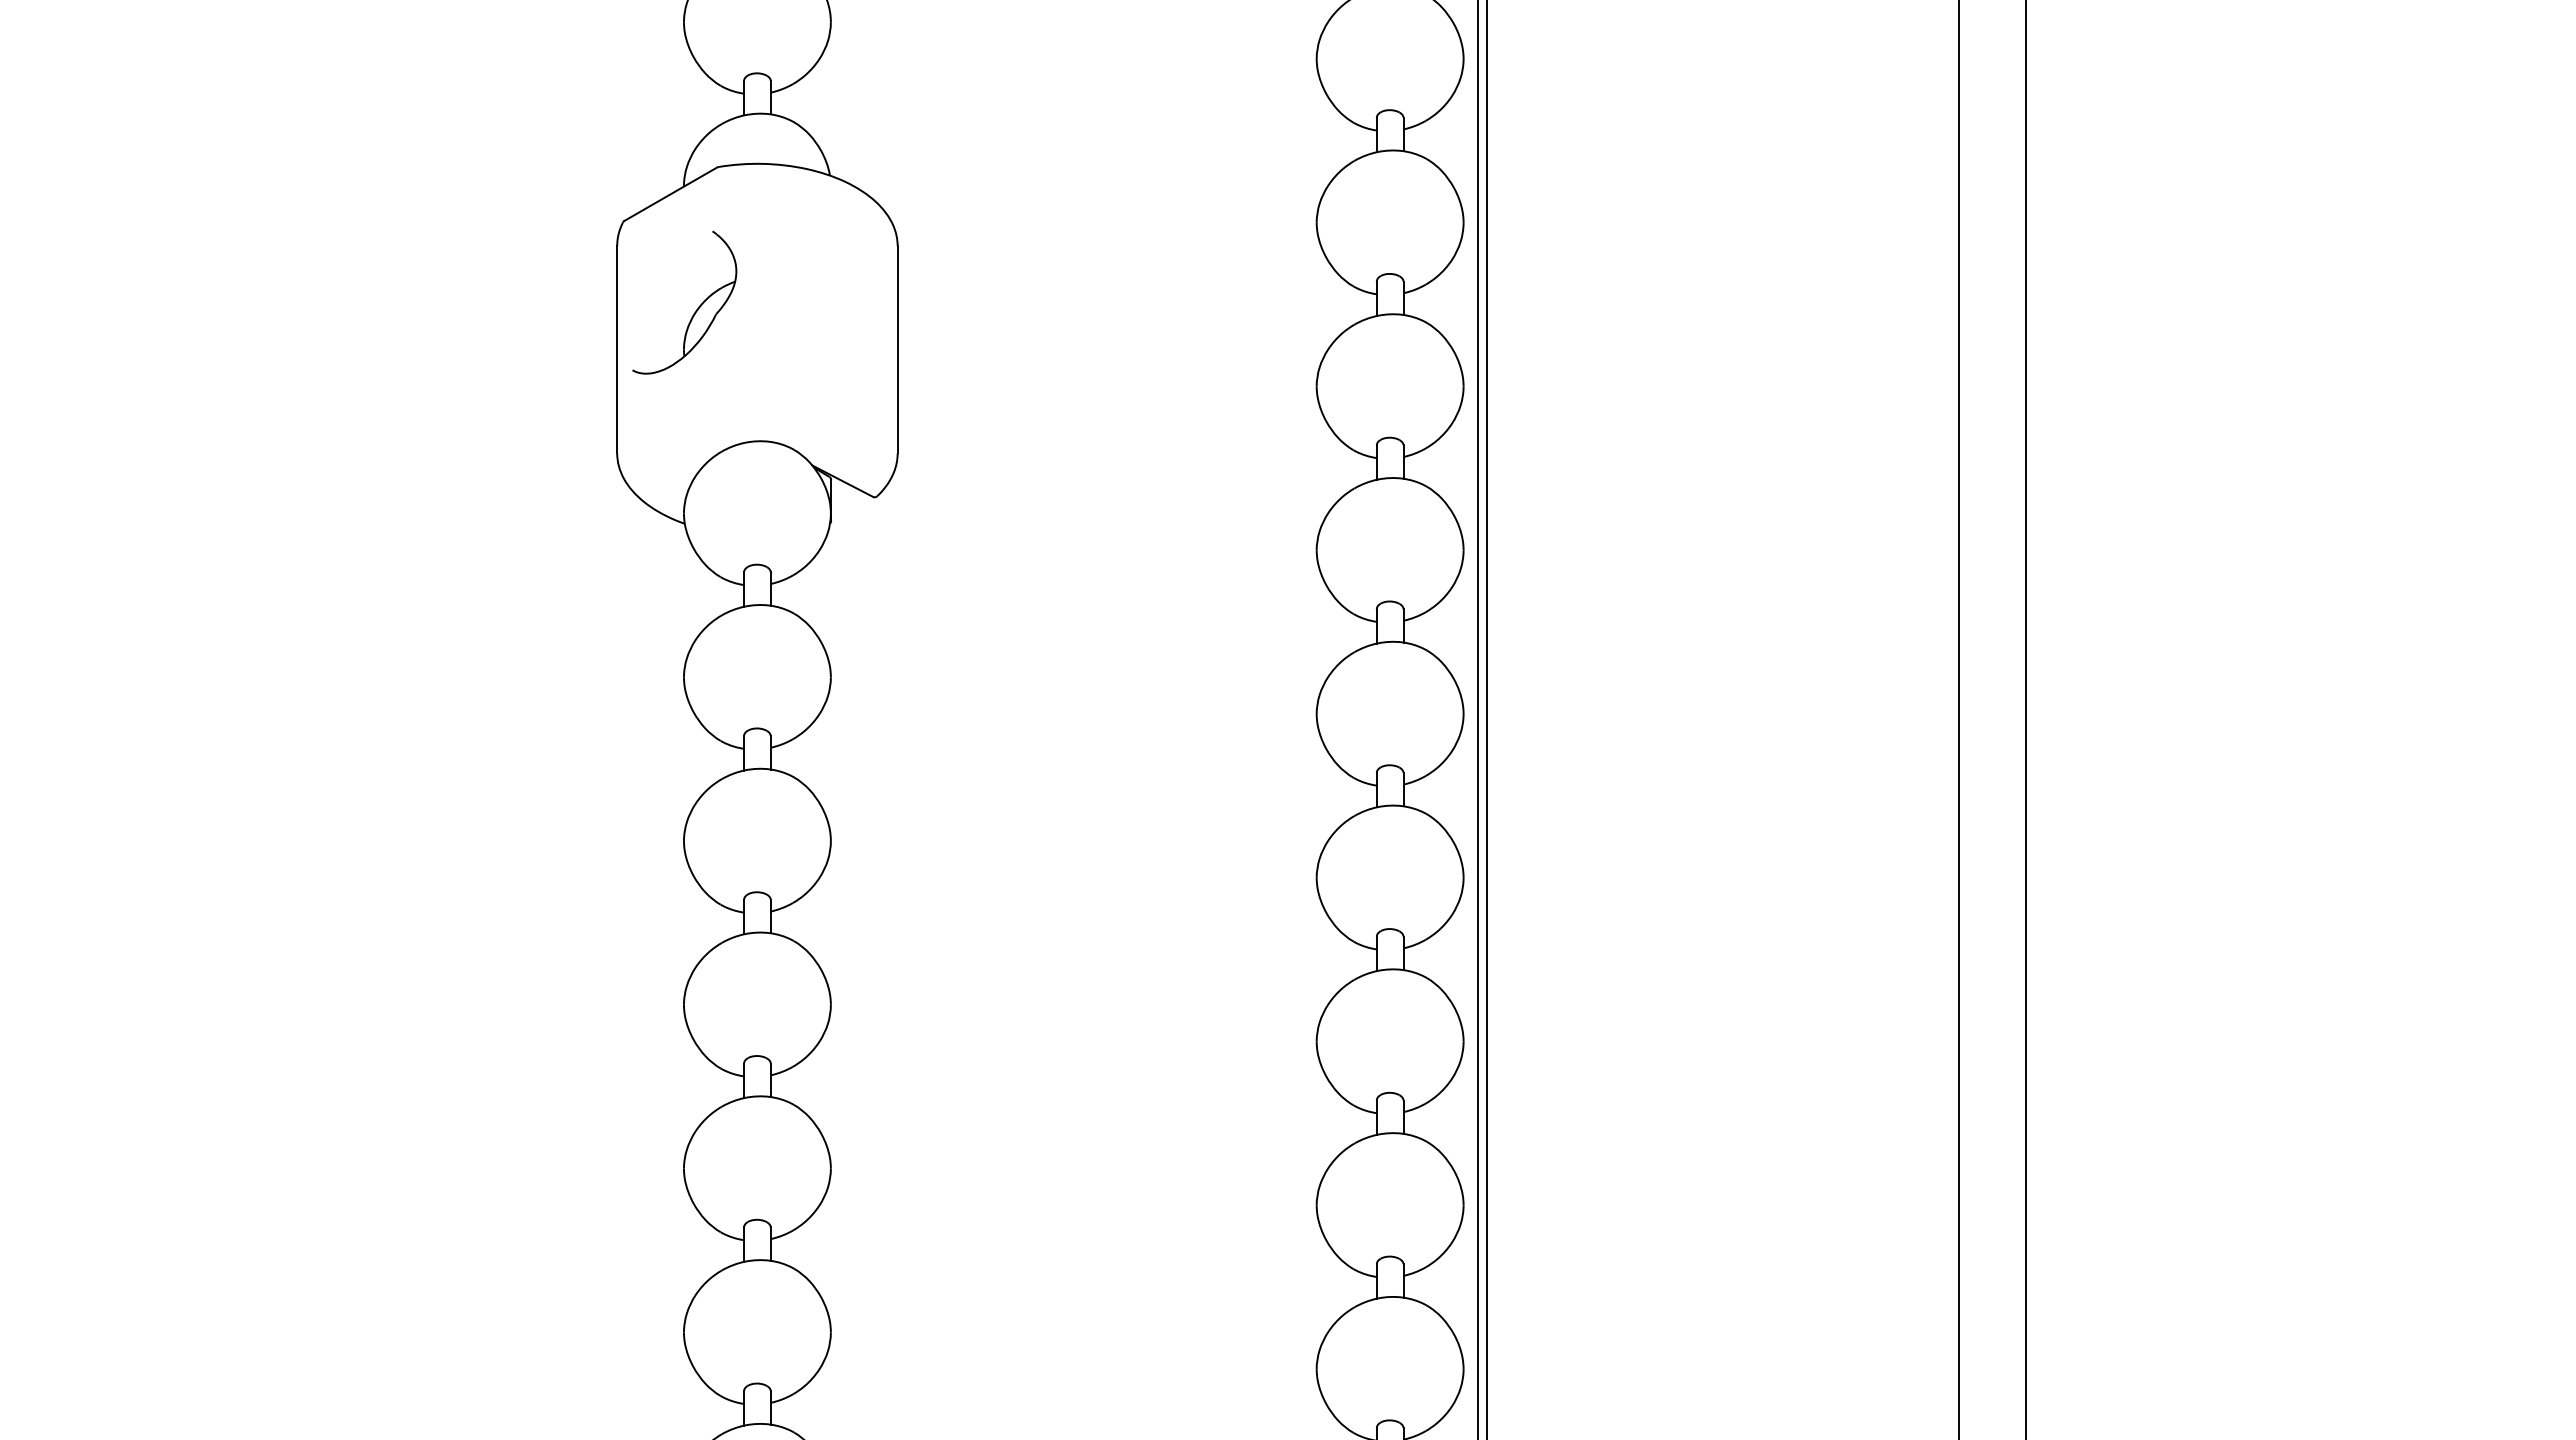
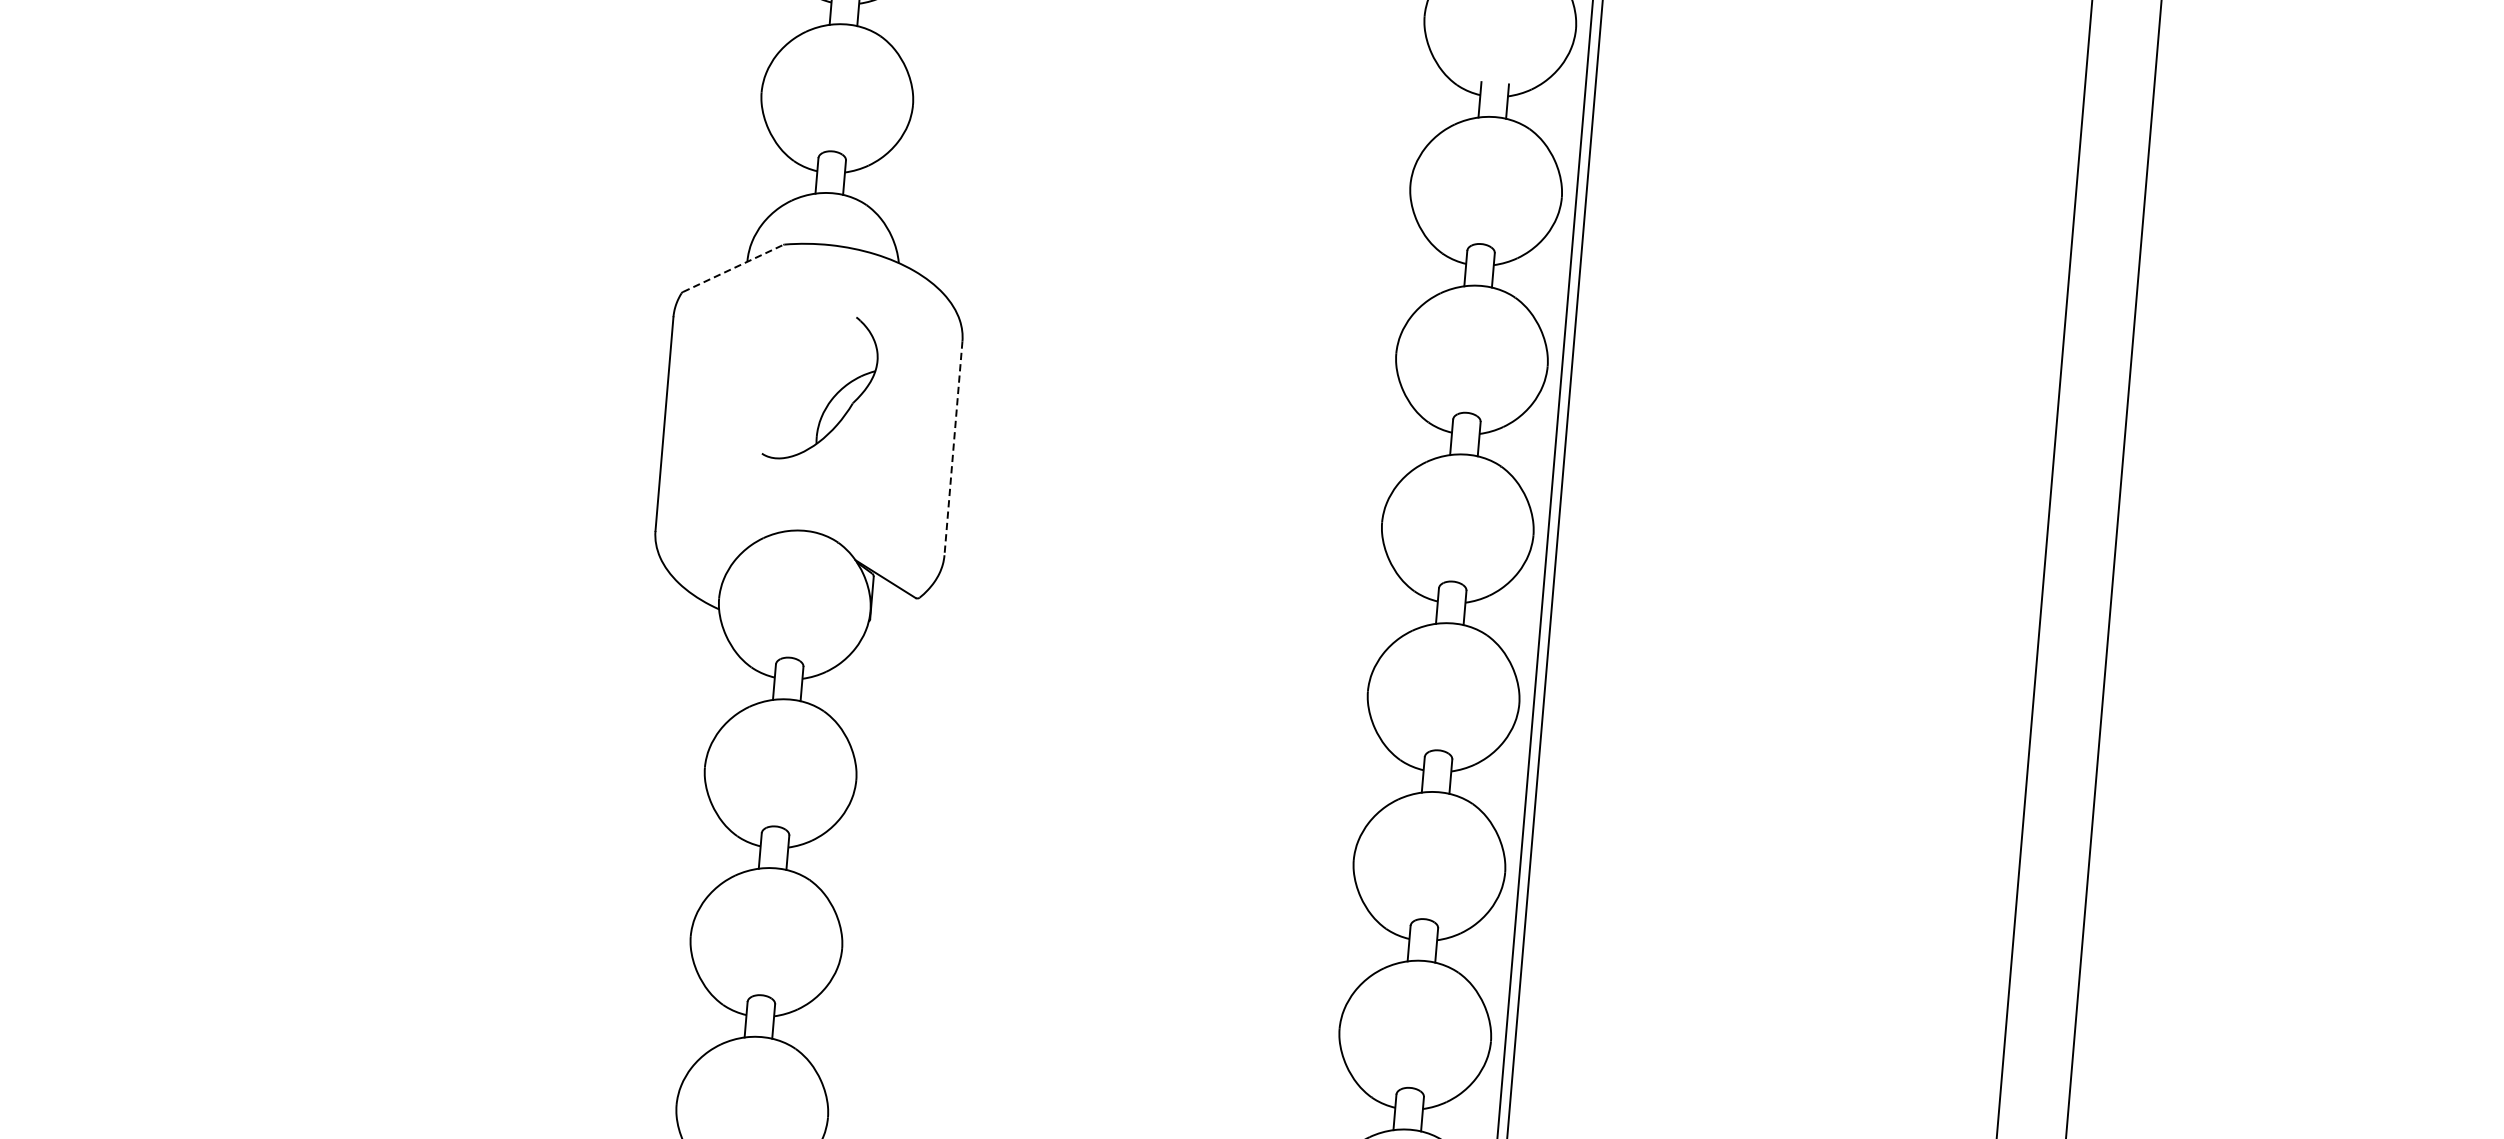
line: (670, 194) -> (732, 268), solid -> dashed
part: (695, 310) -> (832, 397), moved
line: (897, 349) -> (953, 448), solid -> dashed

